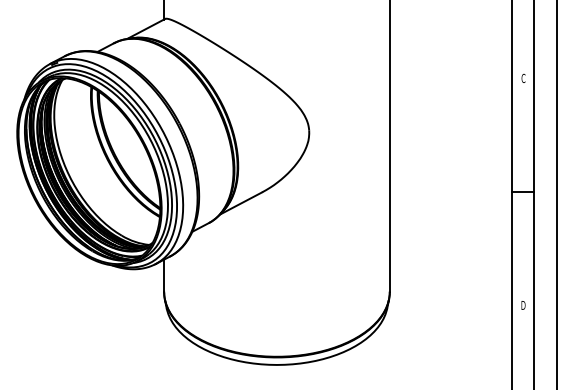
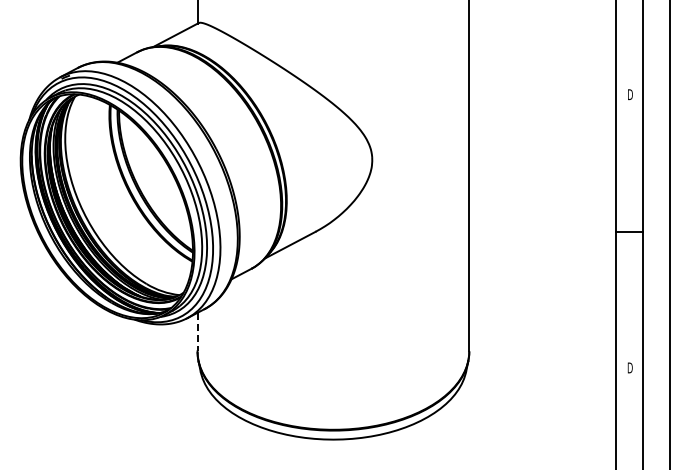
text: (523, 78) -> (630, 94), C -> D
line: (164, 275) -> (197, 332), solid -> dashed

